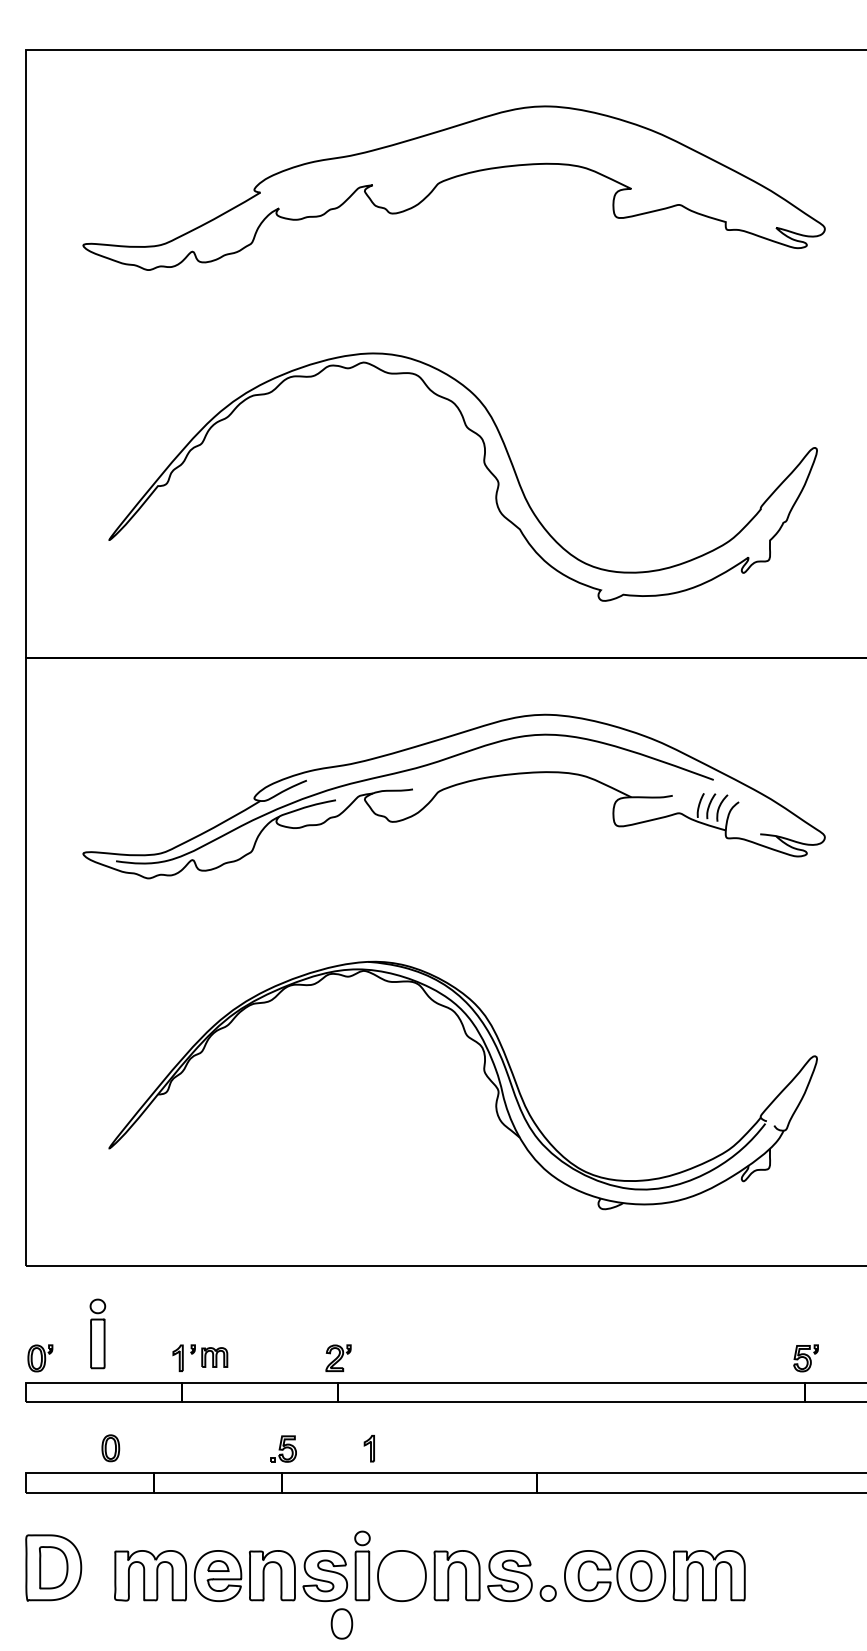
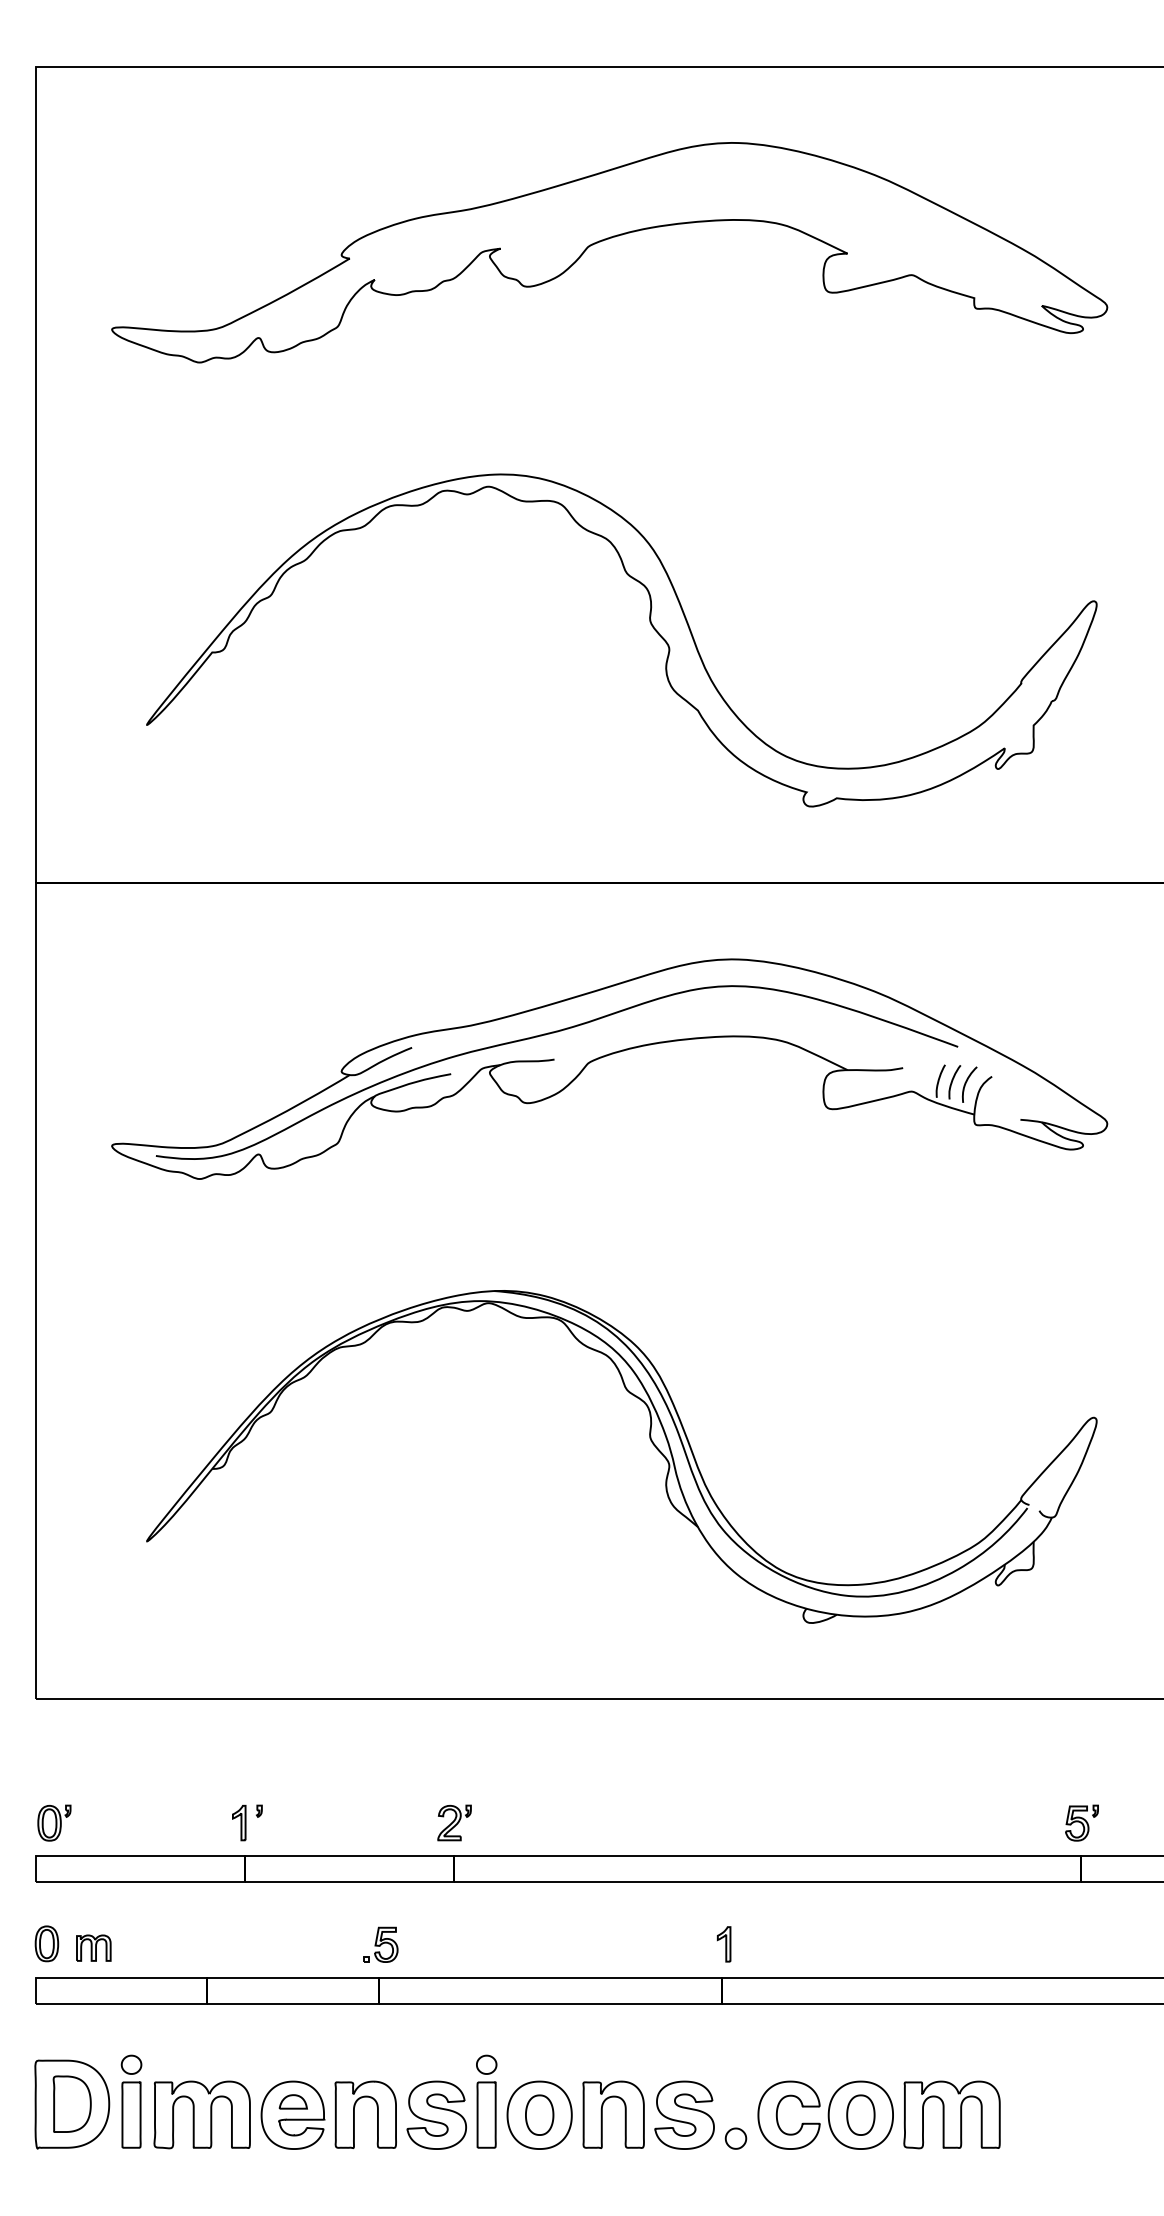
part: (97, 1333) -> (131, 2101), moved
part: (214, 1357) -> (93, 1948), moved
part: (110, 1448) -> (46, 1944), moved
part: (368, 1448) -> (722, 1944), moved
part: (341, 1623) -> (539, 2114), moved

